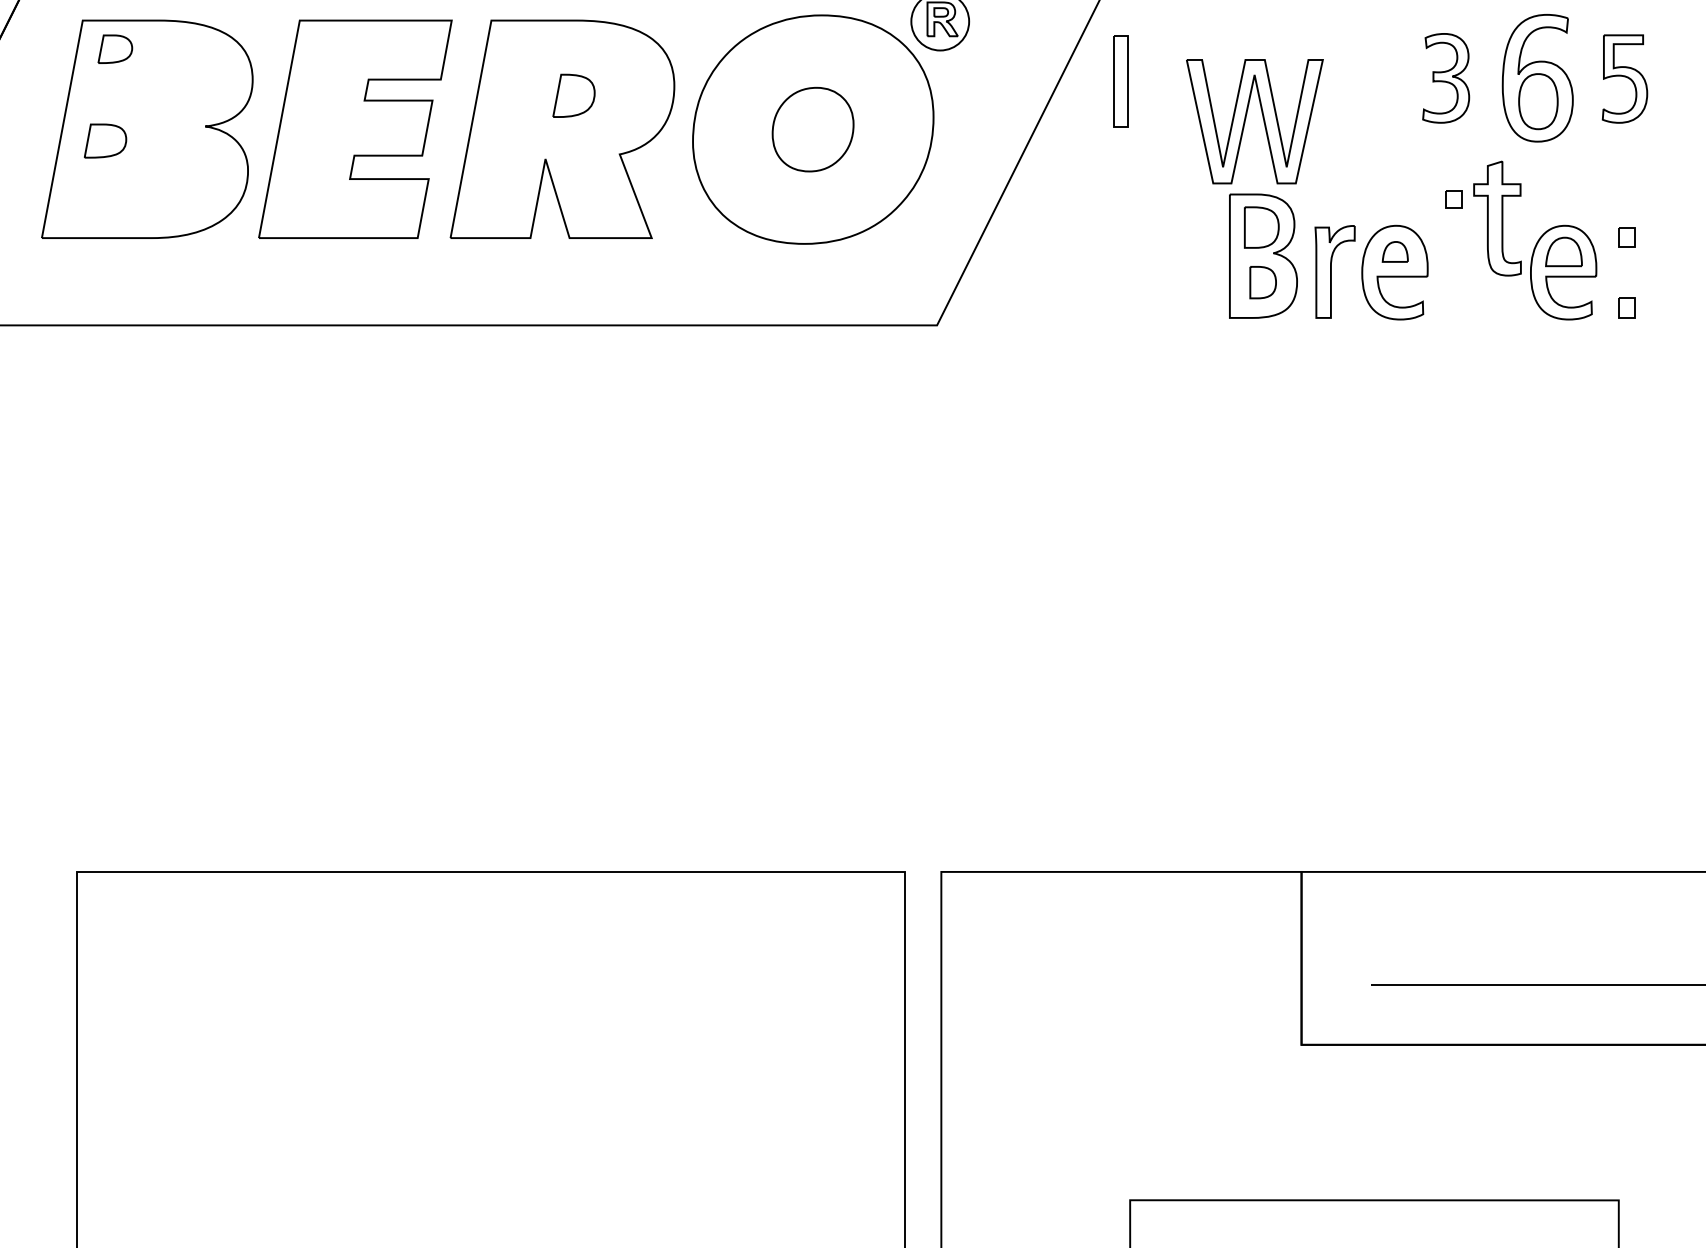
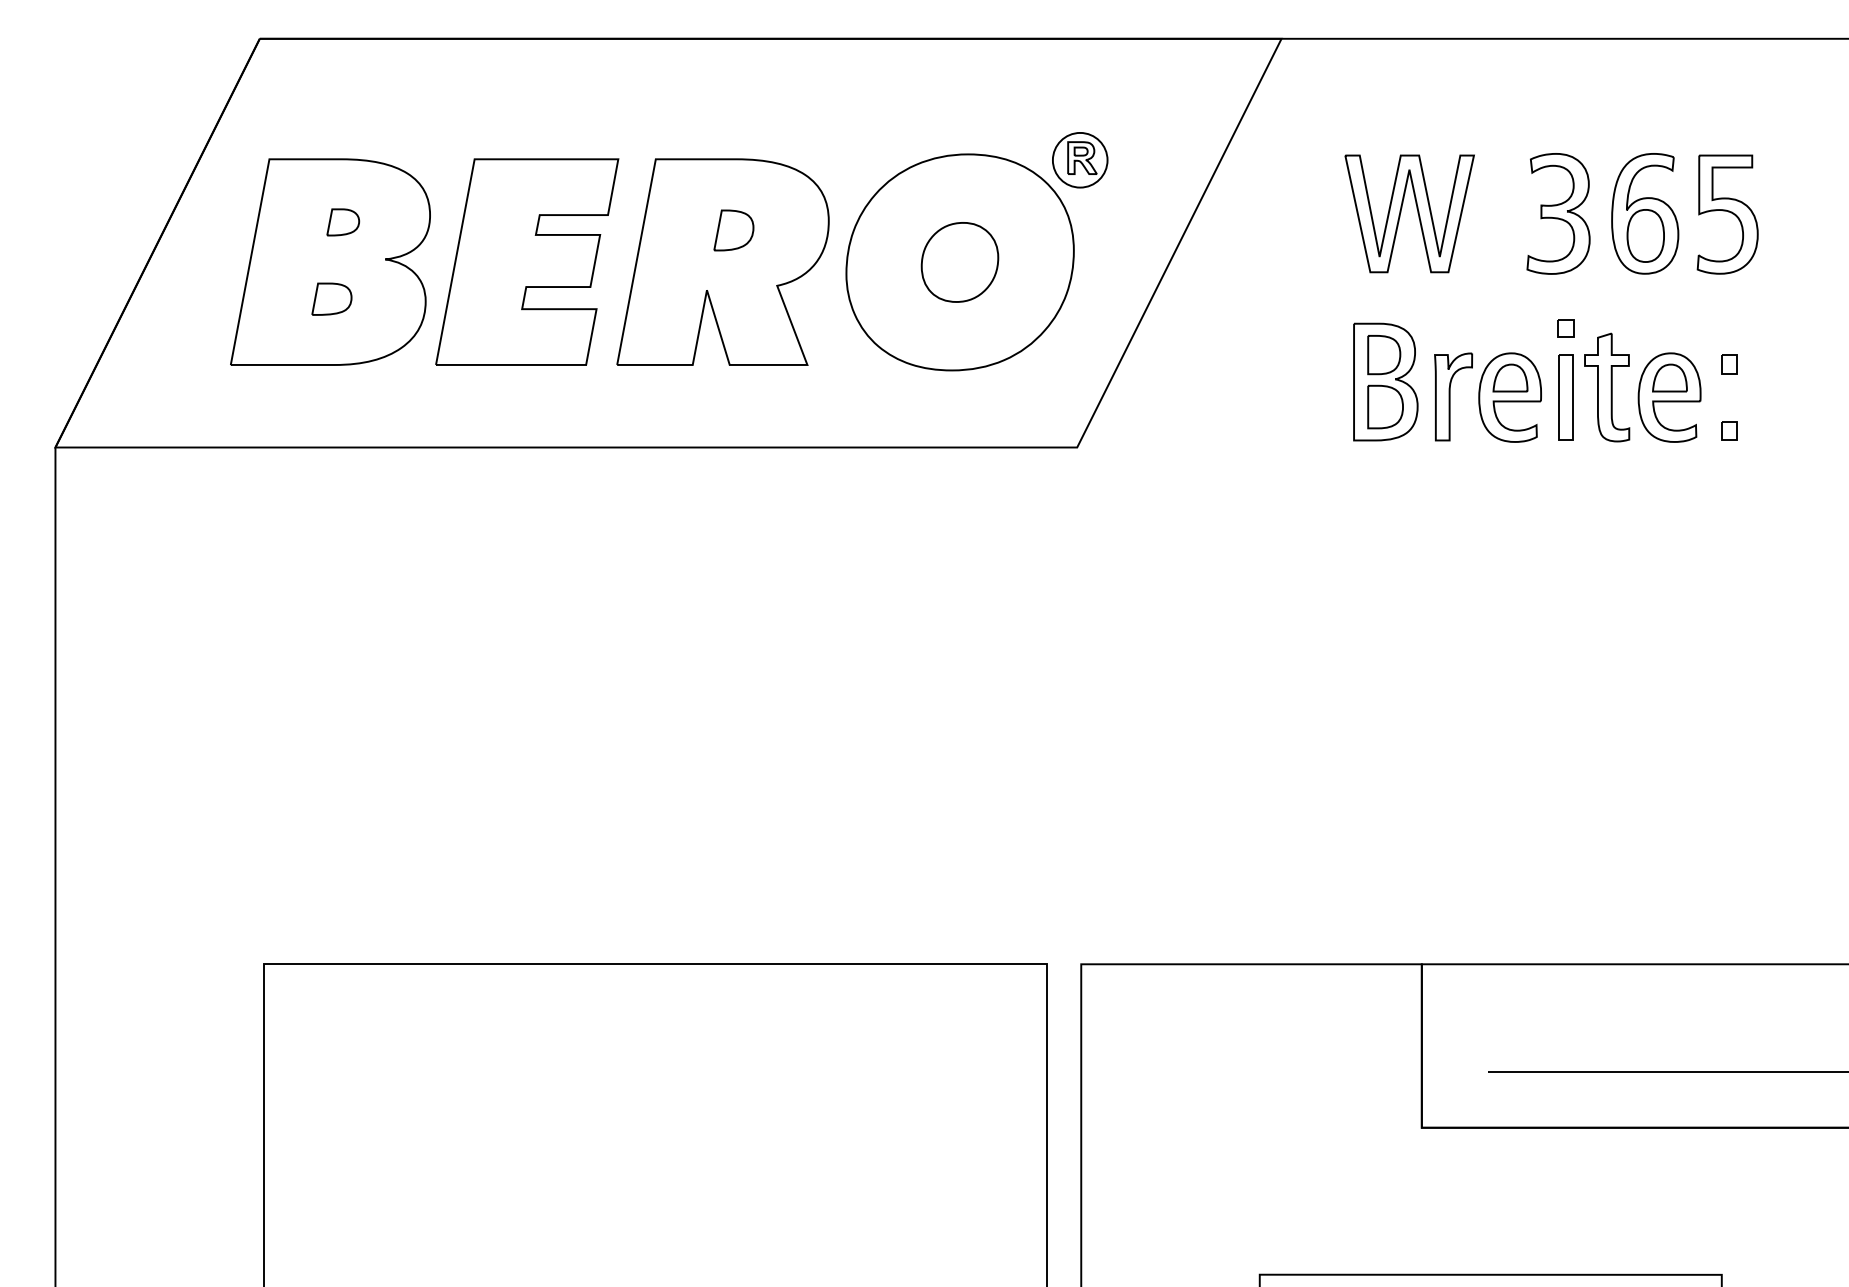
part: (115, 49) -> (343, 222), moved
part: (1446, 77) -> (1558, 213), size x1.43
part: (1624, 78) -> (1727, 214), size x1.43
part: (1120, 81) -> (1565, 397), moved
part: (1263, 121) -> (1417, 213), moved
part: (105, 140) -> (331, 298), moved
part: (1497, 218) -> (1607, 387), moved
part: (1395, 251) -> (1510, 377), size x1.43
part: (1263, 282) -> (1385, 406), size x1.43

